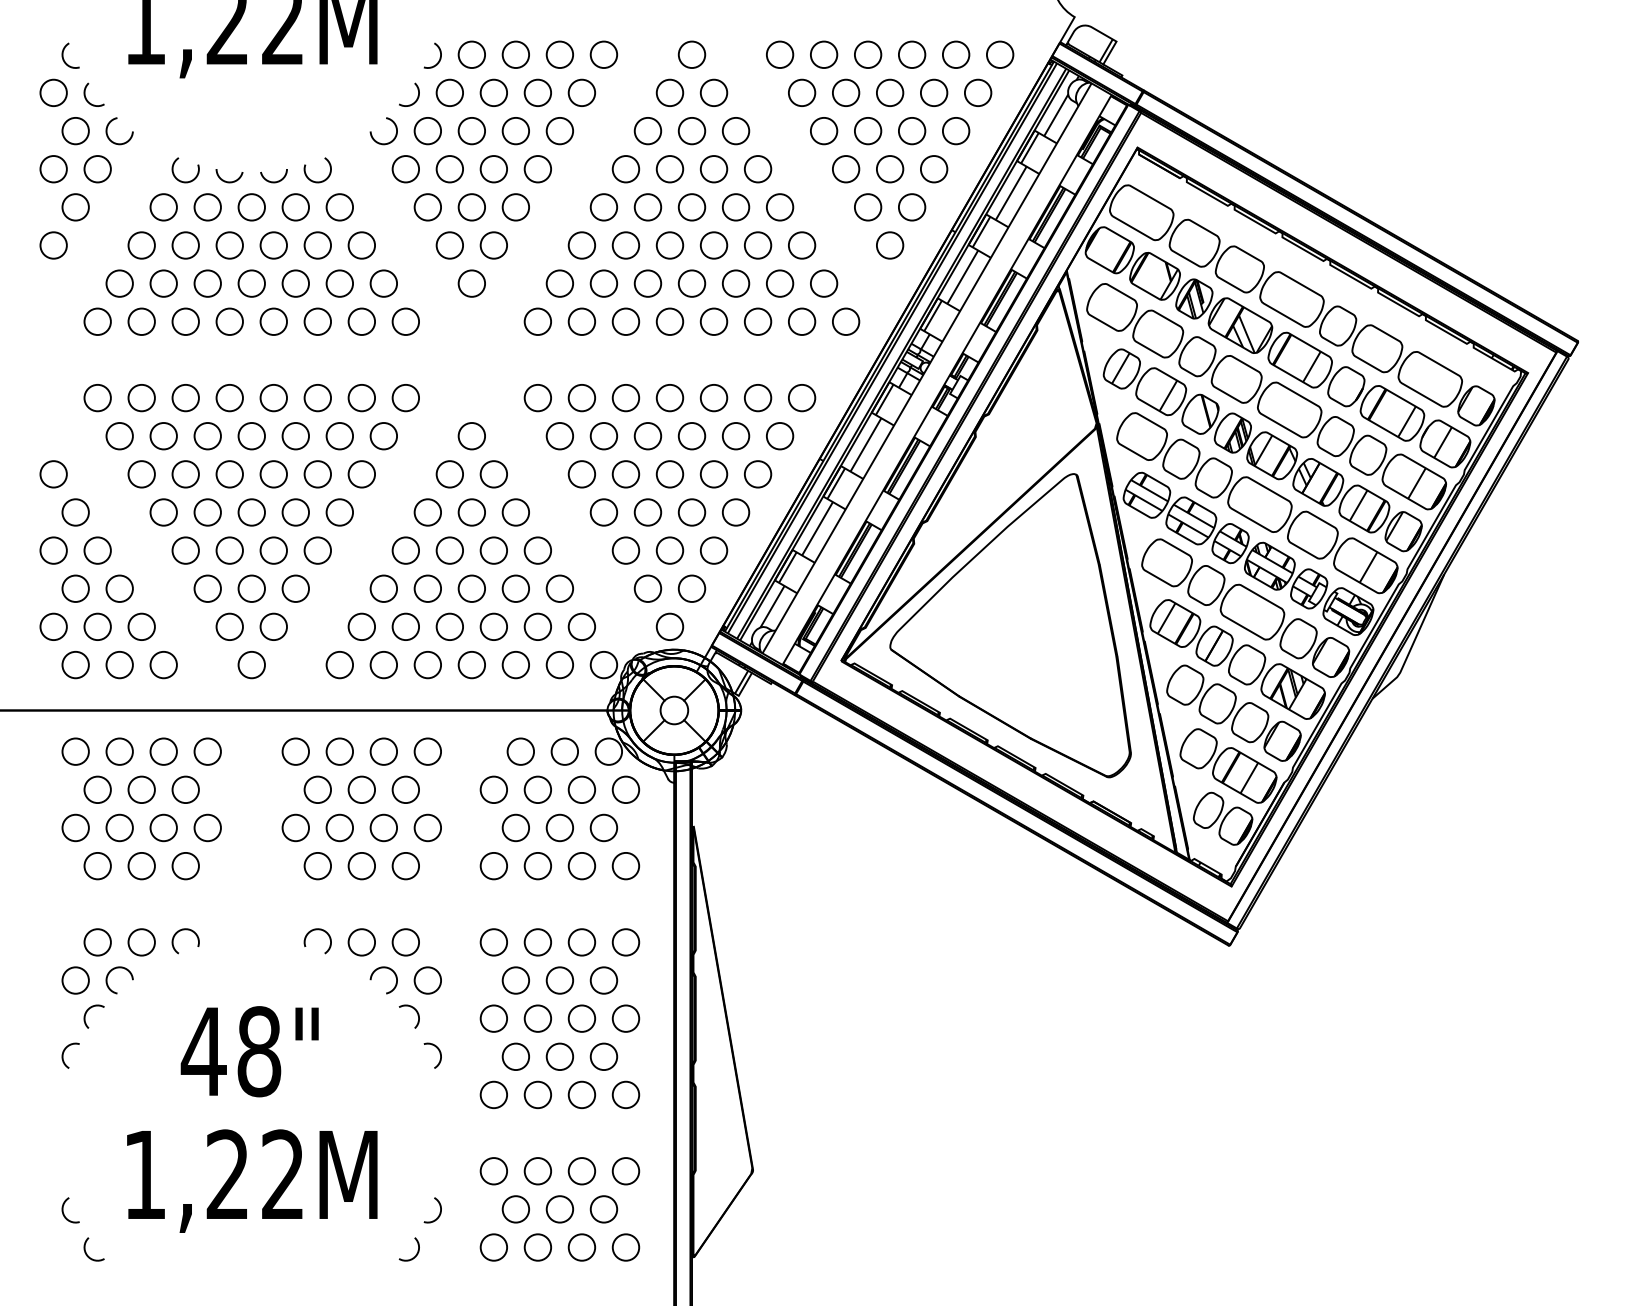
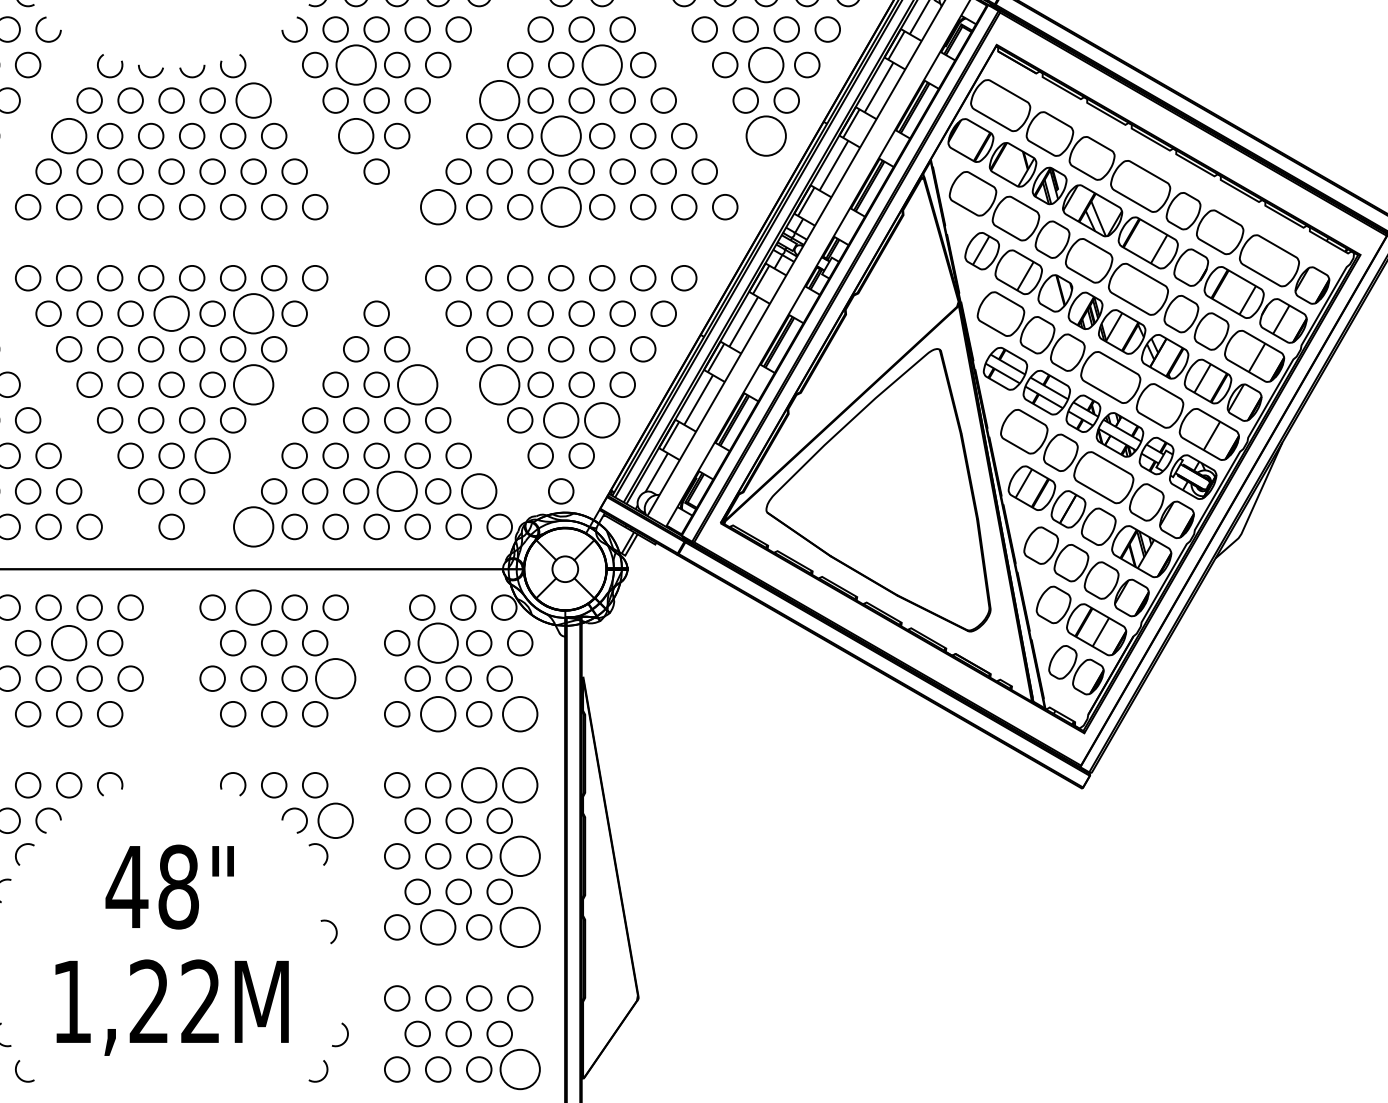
circle: (449, 169) -> (355, 65), size x1.6
circle: (713, 169) -> (601, 65), size x1.6
circle: (889, 169) -> (765, 65), size x1.4
circle: (339, 207) -> (253, 100), size x1.4
circle: (603, 207) -> (499, 100), size x1.6
circle: (141, 245) -> (68, 136), size x1.4
circle: (449, 245) -> (355, 136), size x1.4
circle: (669, 245) -> (560, 136), size x1.6
circle: (889, 245) -> (765, 136), size x1.6
circle: (537, 321) -> (437, 206), size x1.4
circle: (669, 321) -> (560, 206), size x1.6
circle: (251, 436) -> (171, 314), size x1.4
circle: (339, 436) -> (253, 314), size x1.6
circle: (339, 512) -> (253, 384), size x1.6
circle: (515, 512) -> (417, 384), size x1.6
circle: (603, 512) -> (499, 384), size x1.6
circle: (669, 550) -> (560, 420), size x1.4
circle: (713, 550) -> (601, 420), size x1.4
circle: (295, 588) -> (212, 455), size x1.4
circle: (493, 626) -> (396, 491), size x1.6
circle: (581, 626) -> (478, 491), size x1.4
circle: (339, 664) -> (253, 526), size x1.6
circle: (339, 751) -> (253, 607), size x1.4
circle: (141, 789) -> (68, 642), size x1.4
circle: (537, 789) -> (437, 642), size x1.6
circle: (427, 827) -> (335, 678), size x1.6
circle: (537, 865) -> (437, 713), size x1.4
circle: (625, 865) -> (519, 713), size x1.4
circle: (581, 942) -> (478, 785), size x1.4
circle: (625, 942) -> (519, 785), size x1.4
circle: (427, 980) -> (335, 820), size x1.4
circle: (625, 1018) -> (519, 856), size x1.6
arc: (439, 1053) -> (335, 929), moved
circle: (537, 1094) -> (437, 926), size x1.4
circle: (625, 1094) -> (519, 926), size x1.6
circle: (625, 1247) -> (519, 1069), size x1.6

